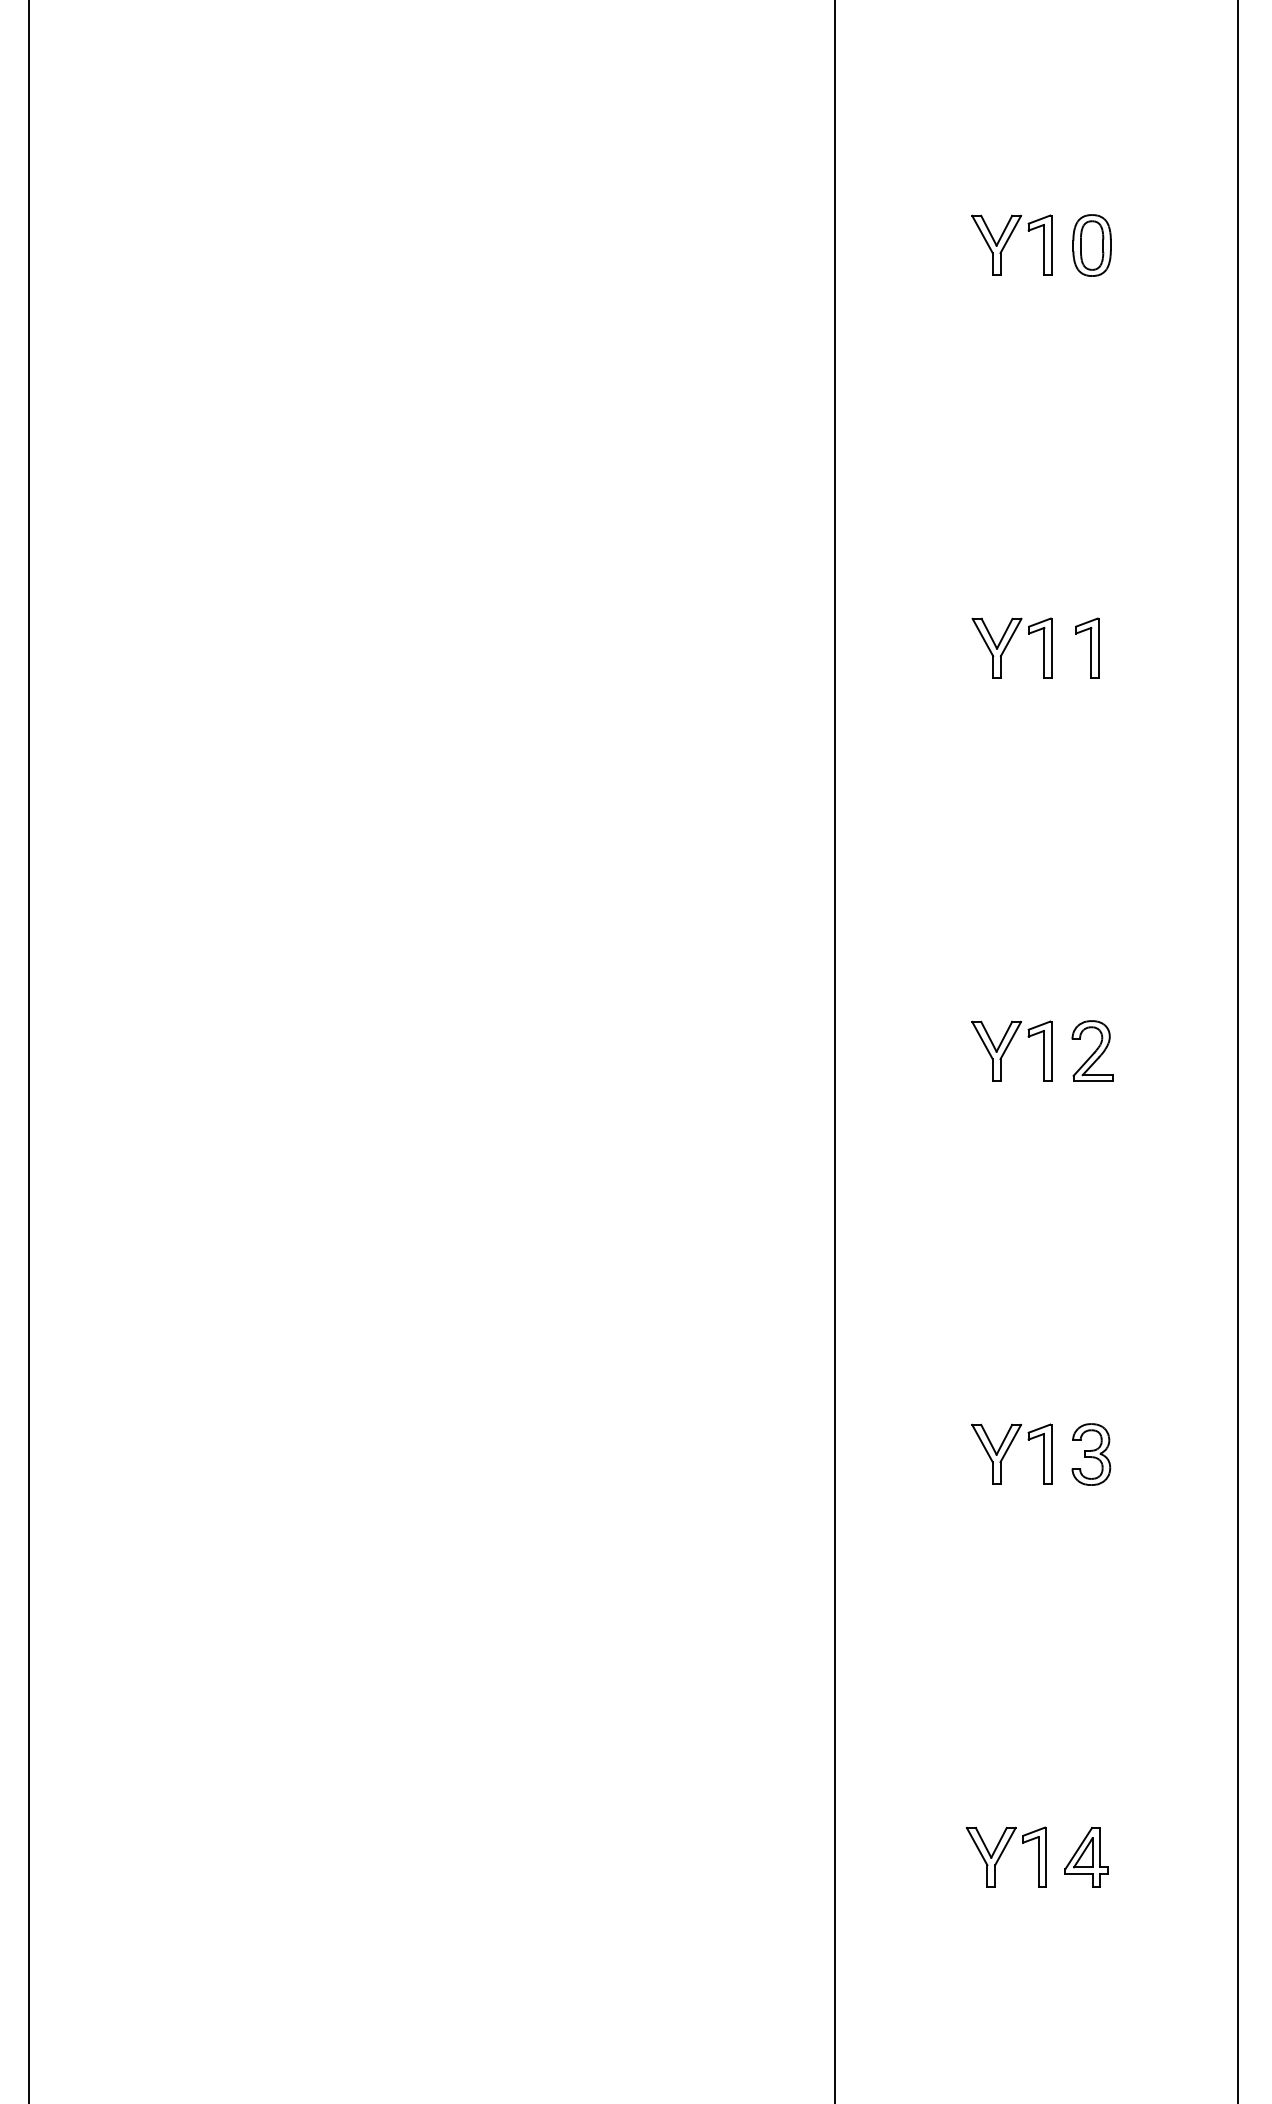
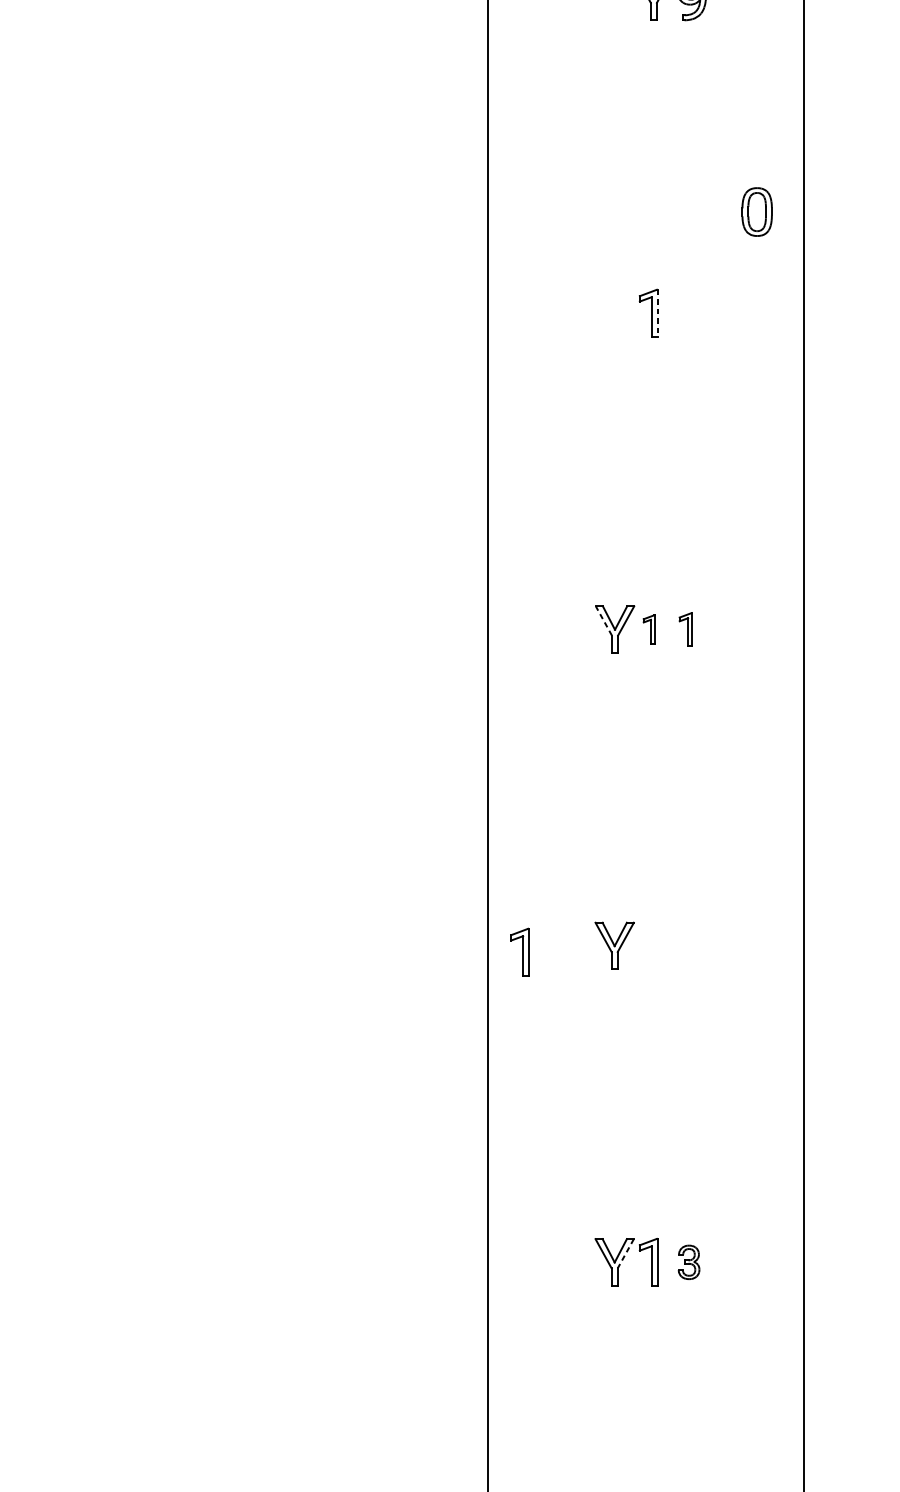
part: (996, 244) -> (614, 312), removed
line: (1051, 245) -> (657, 313), solid -> dashed
part: (1091, 245) -> (756, 212), moved
line: (982, 637) -> (603, 621), solid -> dashed
part: (1040, 647) -> (649, 628), size x0.6
part: (1087, 647) -> (686, 628), size x0.7
part: (1039, 1050) -> (519, 951), moved
part: (1092, 1050) -> (689, 945), removed
line: (1010, 1443) -> (625, 1253), solid -> dashed
part: (1091, 1454) -> (689, 1262), size x0.7

